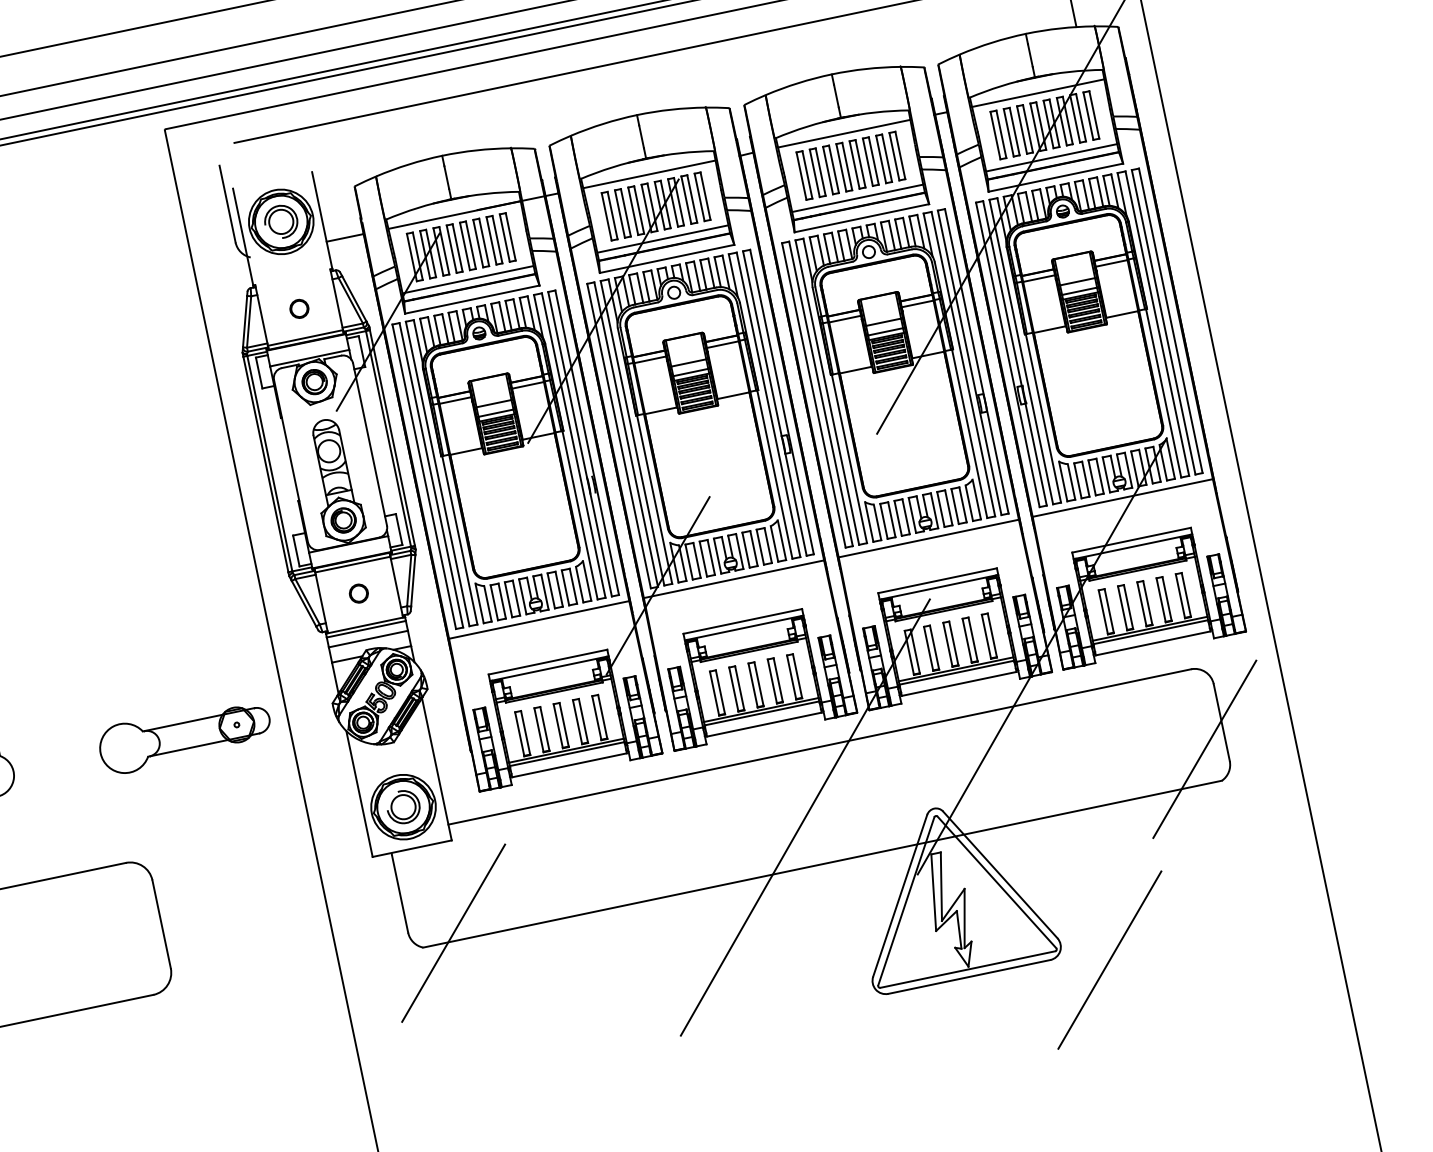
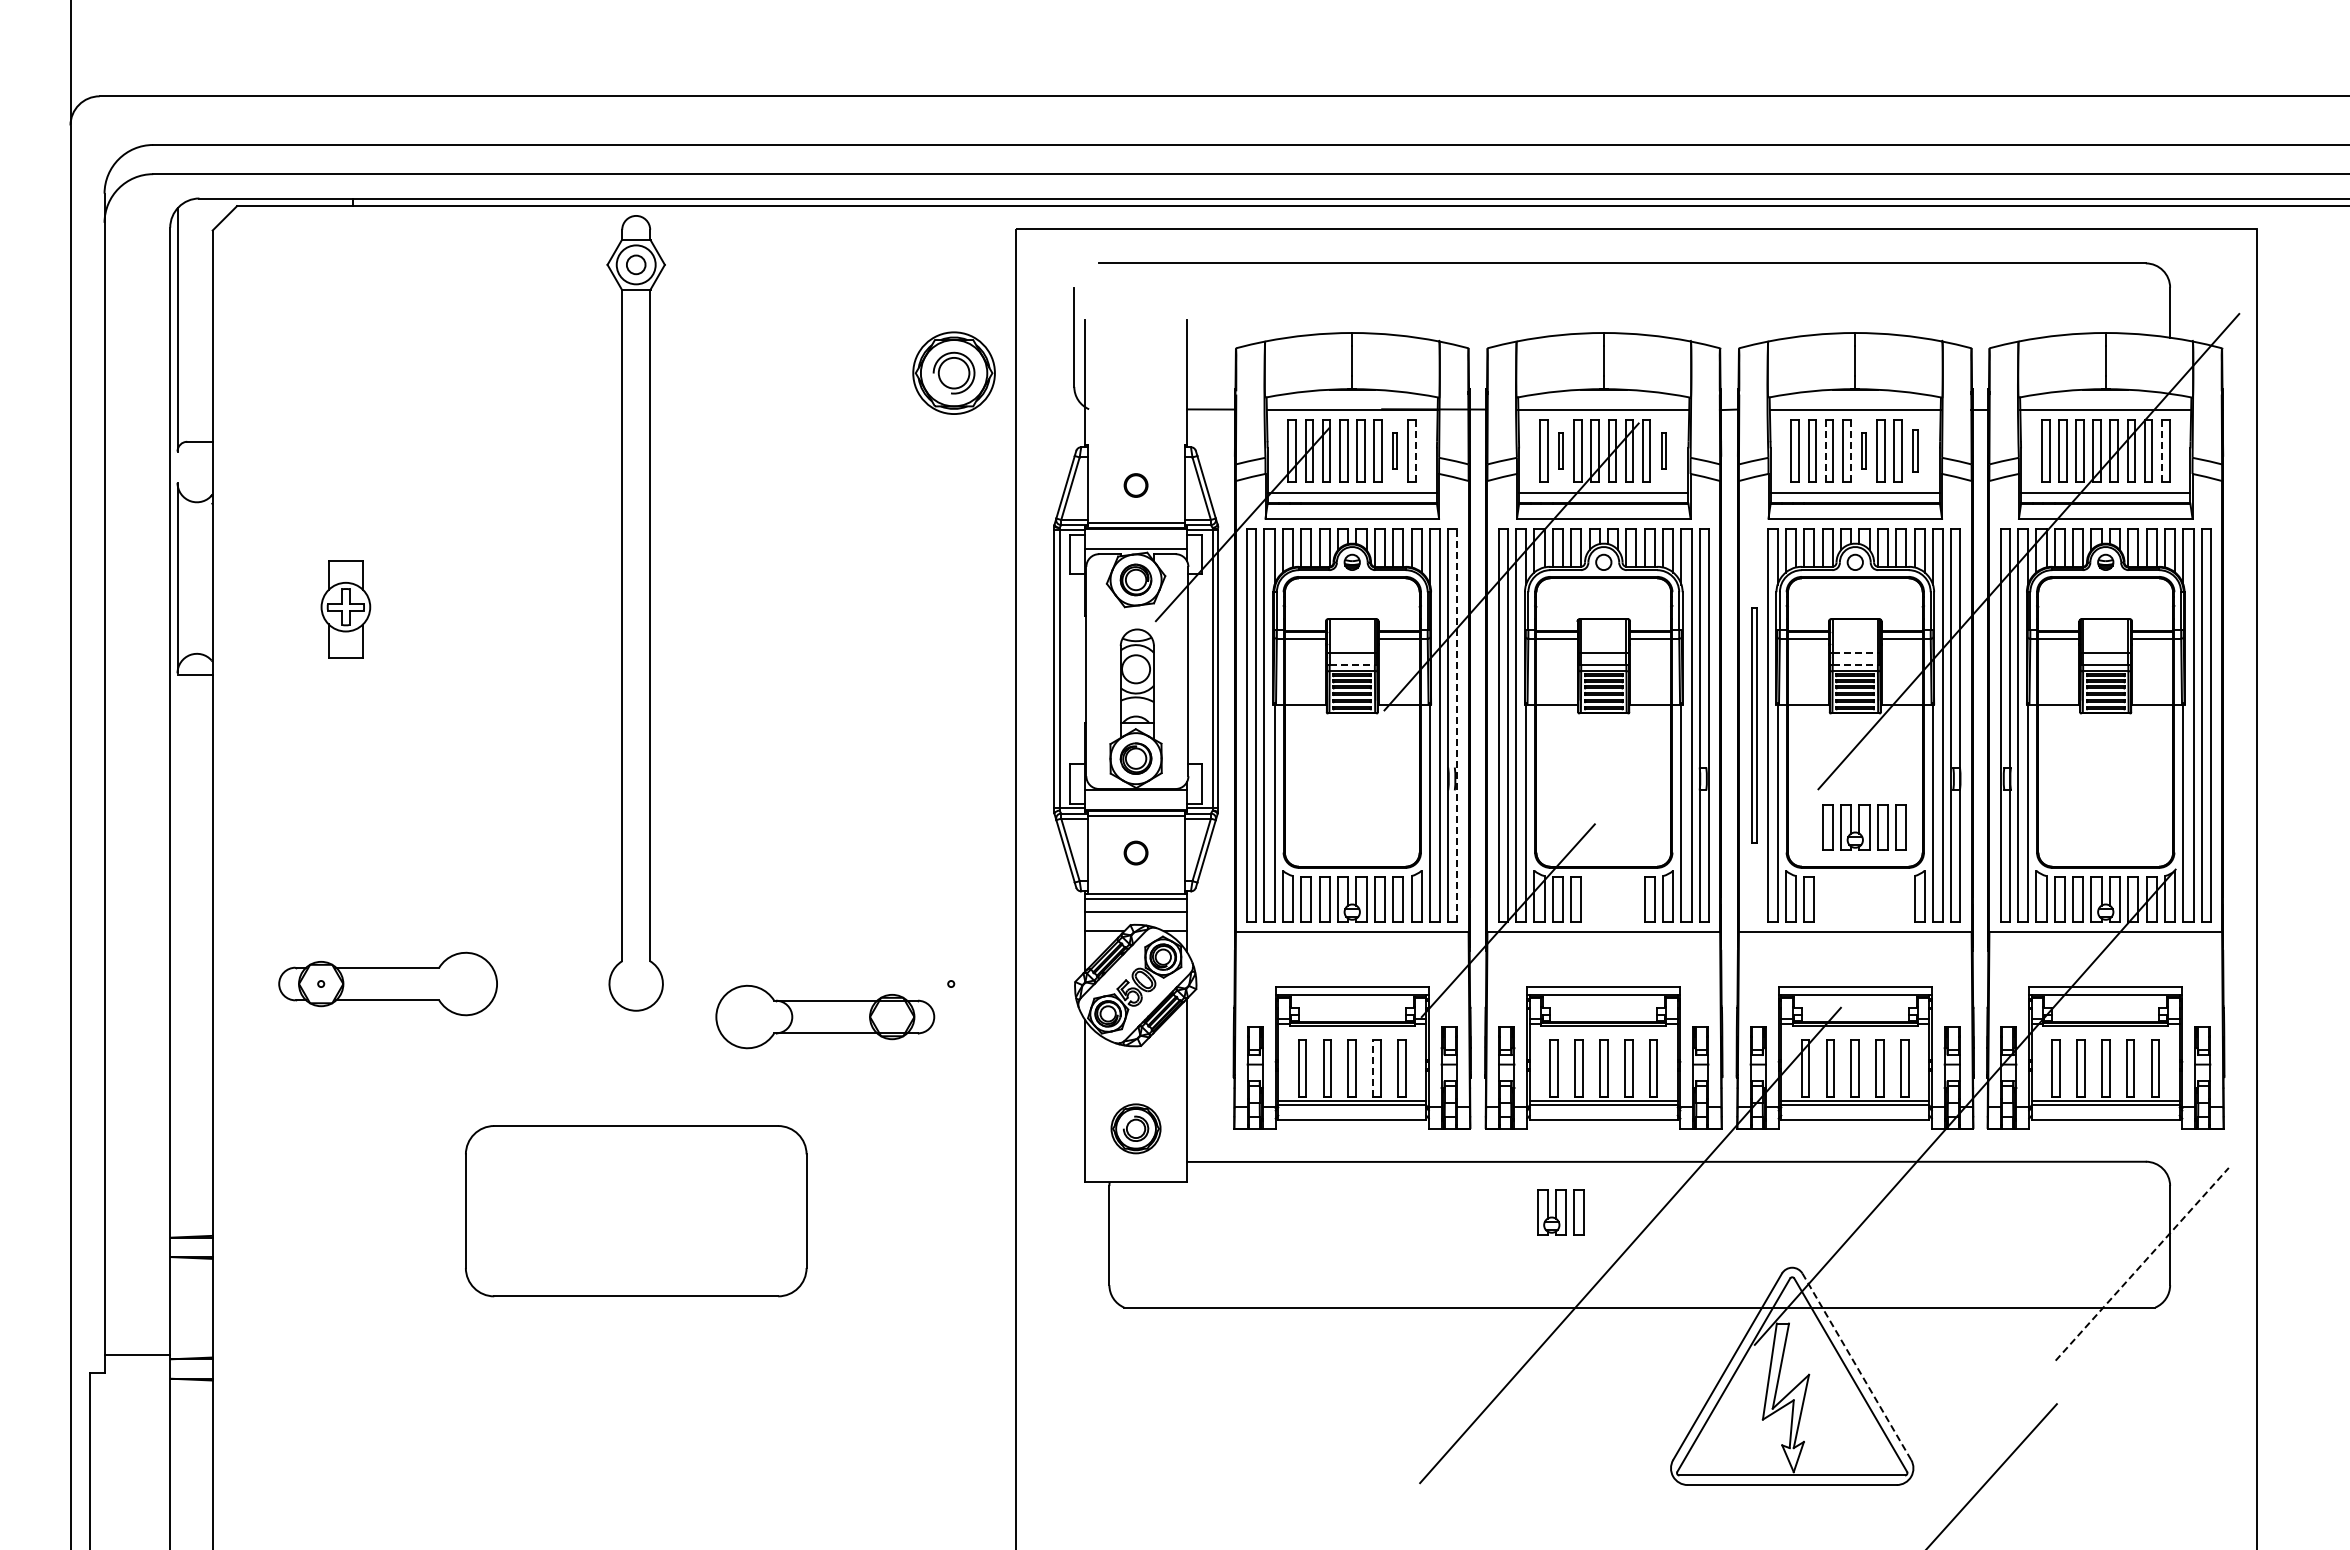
line: (1088, 116) -> (2161, 451), solid -> dashed
part: (896, 155) -> (1914, 450), size x0.7
part: (857, 164) -> (1863, 450), size x0.6
line: (847, 166) -> (1850, 451), solid -> dashed
line: (827, 171) -> (1825, 451), solid -> dashed
part: (702, 196) -> (1663, 450), size x0.6
part: (622, 213) -> (1560, 450), size x0.6
part: (280, 221) -> (953, 372), moved
line: (511, 237) -> (1416, 451), solid -> dashed
part: (493, 239) -> (1394, 450), size x0.6
line: (883, 322) -> (1855, 653), solid -> dashed
line: (885, 331) -> (1855, 665), solid -> dashed
part: (817, 394) -> (1754, 725), size x0.6
line: (496, 413) -> (1352, 665), solid -> dashed
line: (587, 442) -> (1457, 725), solid -> dashed
part: (930, 511) -> (1864, 827), moved
part: (735, 552) -> (1560, 1212), moved
line: (577, 722) -> (1373, 1068), solid -> dashed
part: (185, 735) -> (825, 1016), moved
line: (1205, 749) -> (2142, 1264), solid -> dashed
part: (403, 807) -> (1135, 1128), size x0.6
line: (1000, 874) -> (1856, 1366), solid -> dashed
line: (453, 933) -> (1165, 1297), removed

